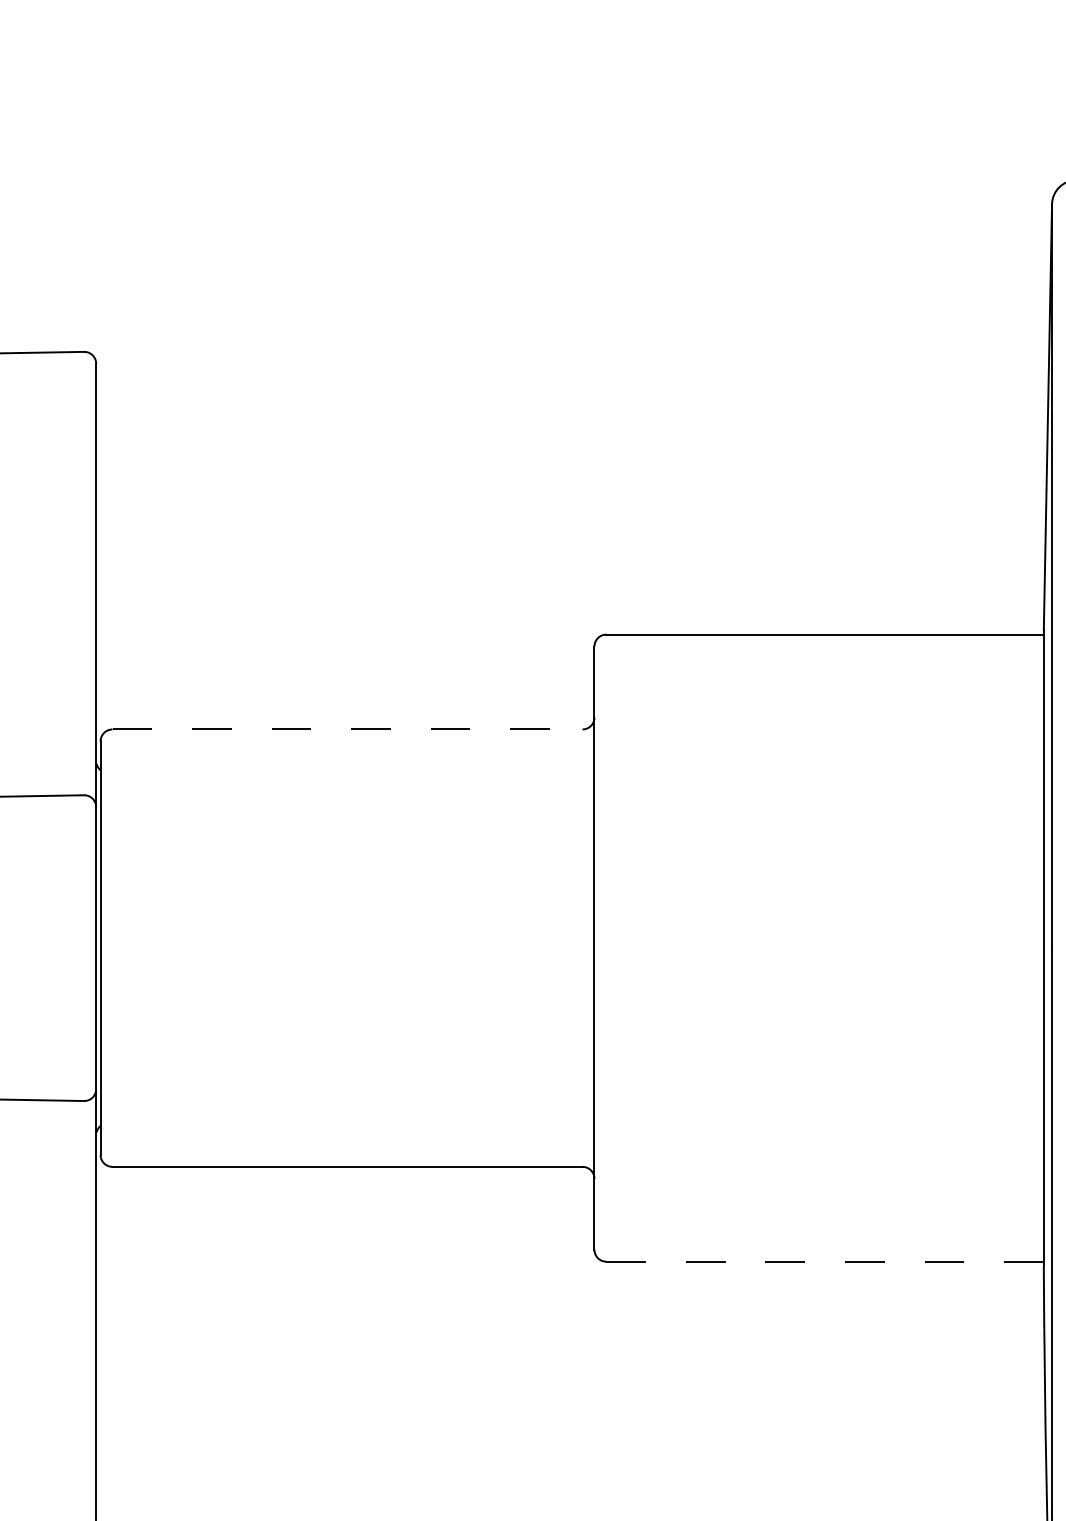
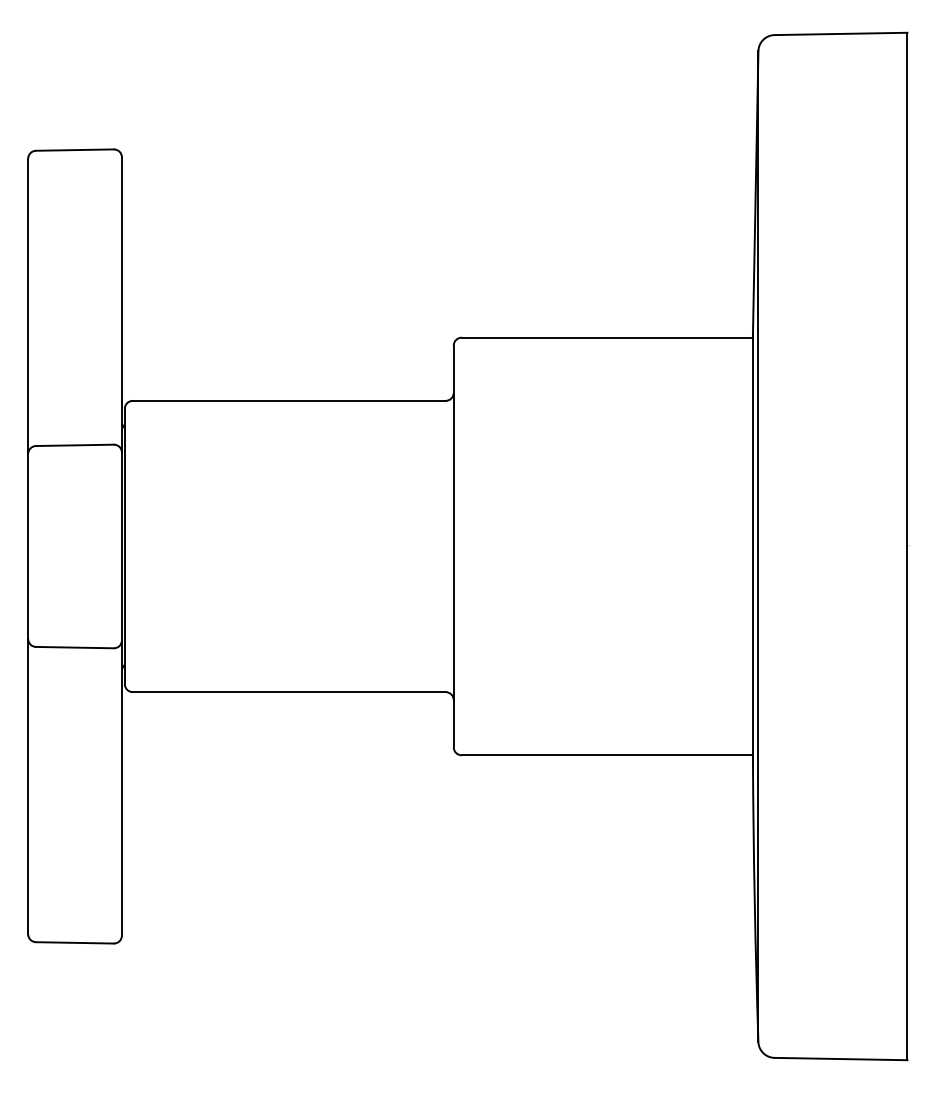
line: (347, 728) -> (289, 400), dashed -> solid
line: (825, 1262) -> (607, 755), dashed -> solid

